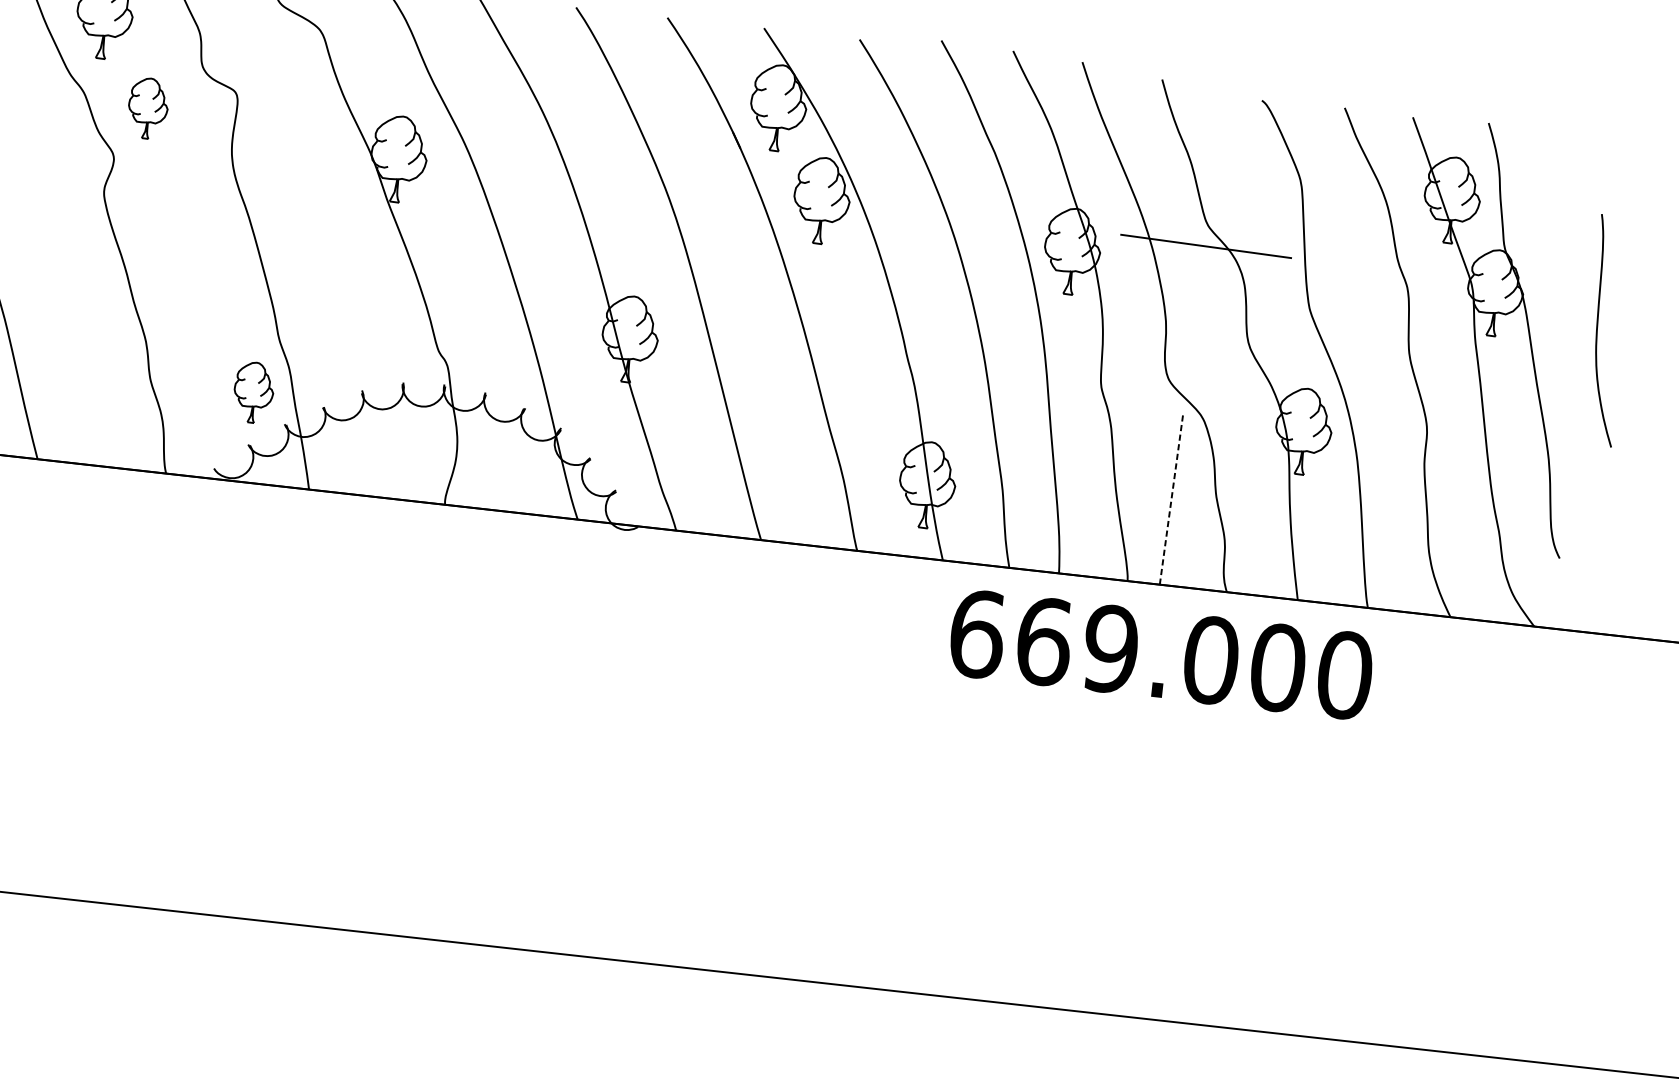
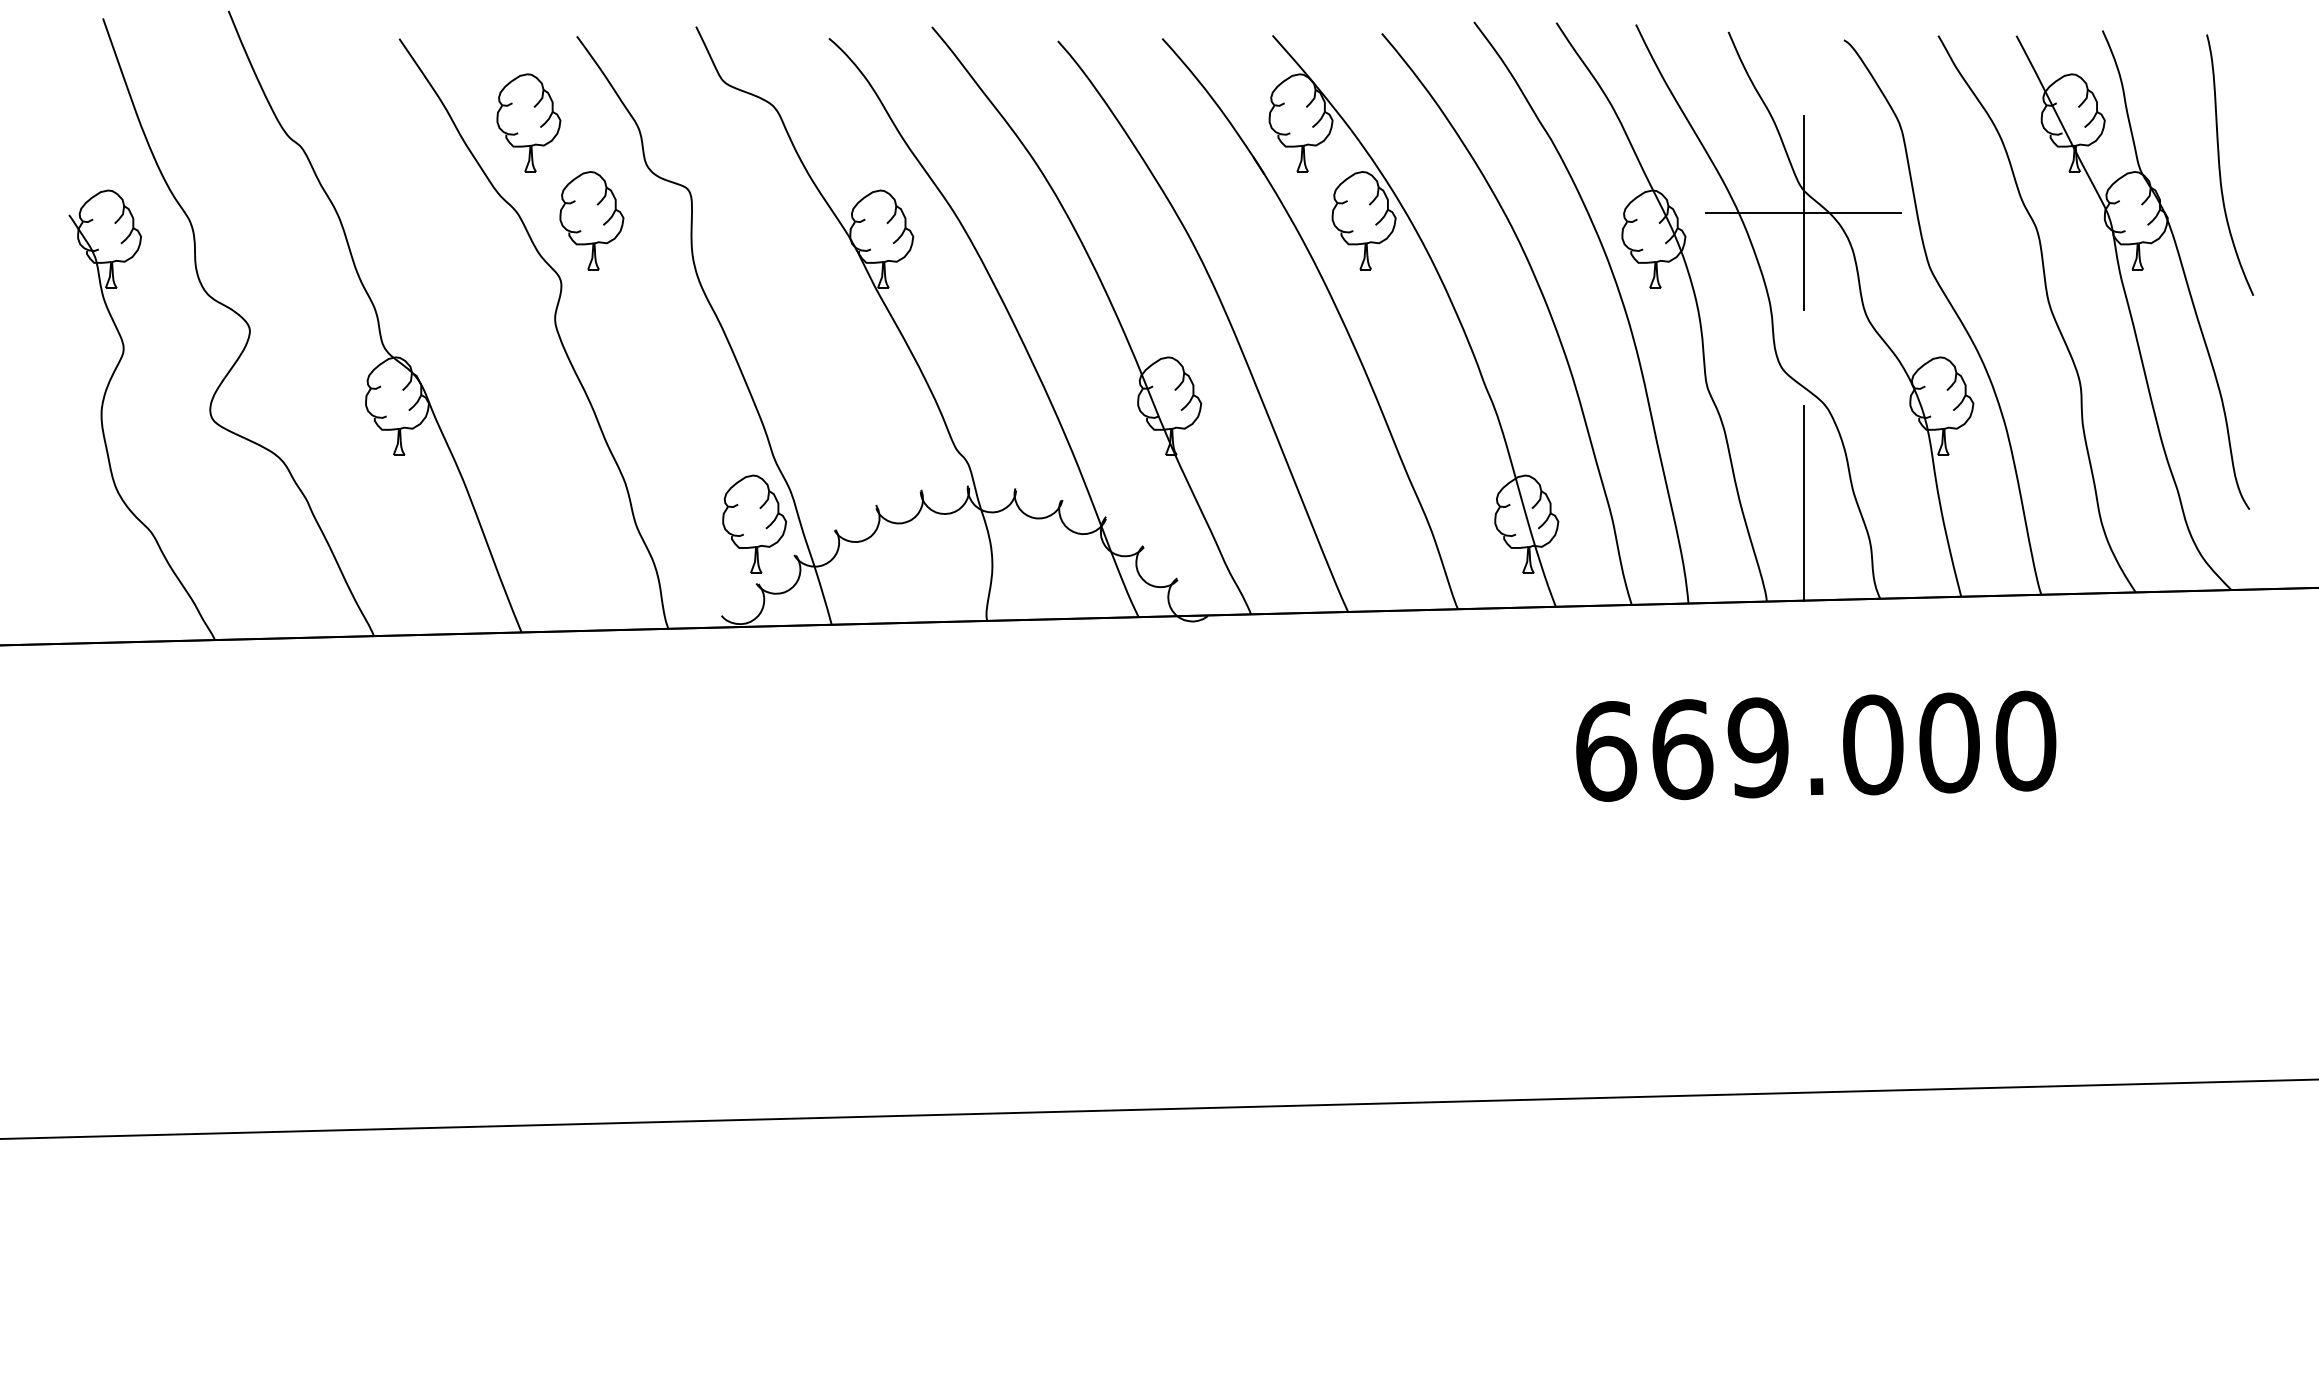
part: (147, 108) -> (591, 220), size x1.43
line: (1206, 246) -> (1803, 212), added
curve: (1598, 329) -> (2220, 164), moved
part: (253, 391) -> (754, 523), size x1.43
line: (1171, 499) -> (1803, 502), dashed -> solid
text: (1161, 654) -> (1816, 745), moved

